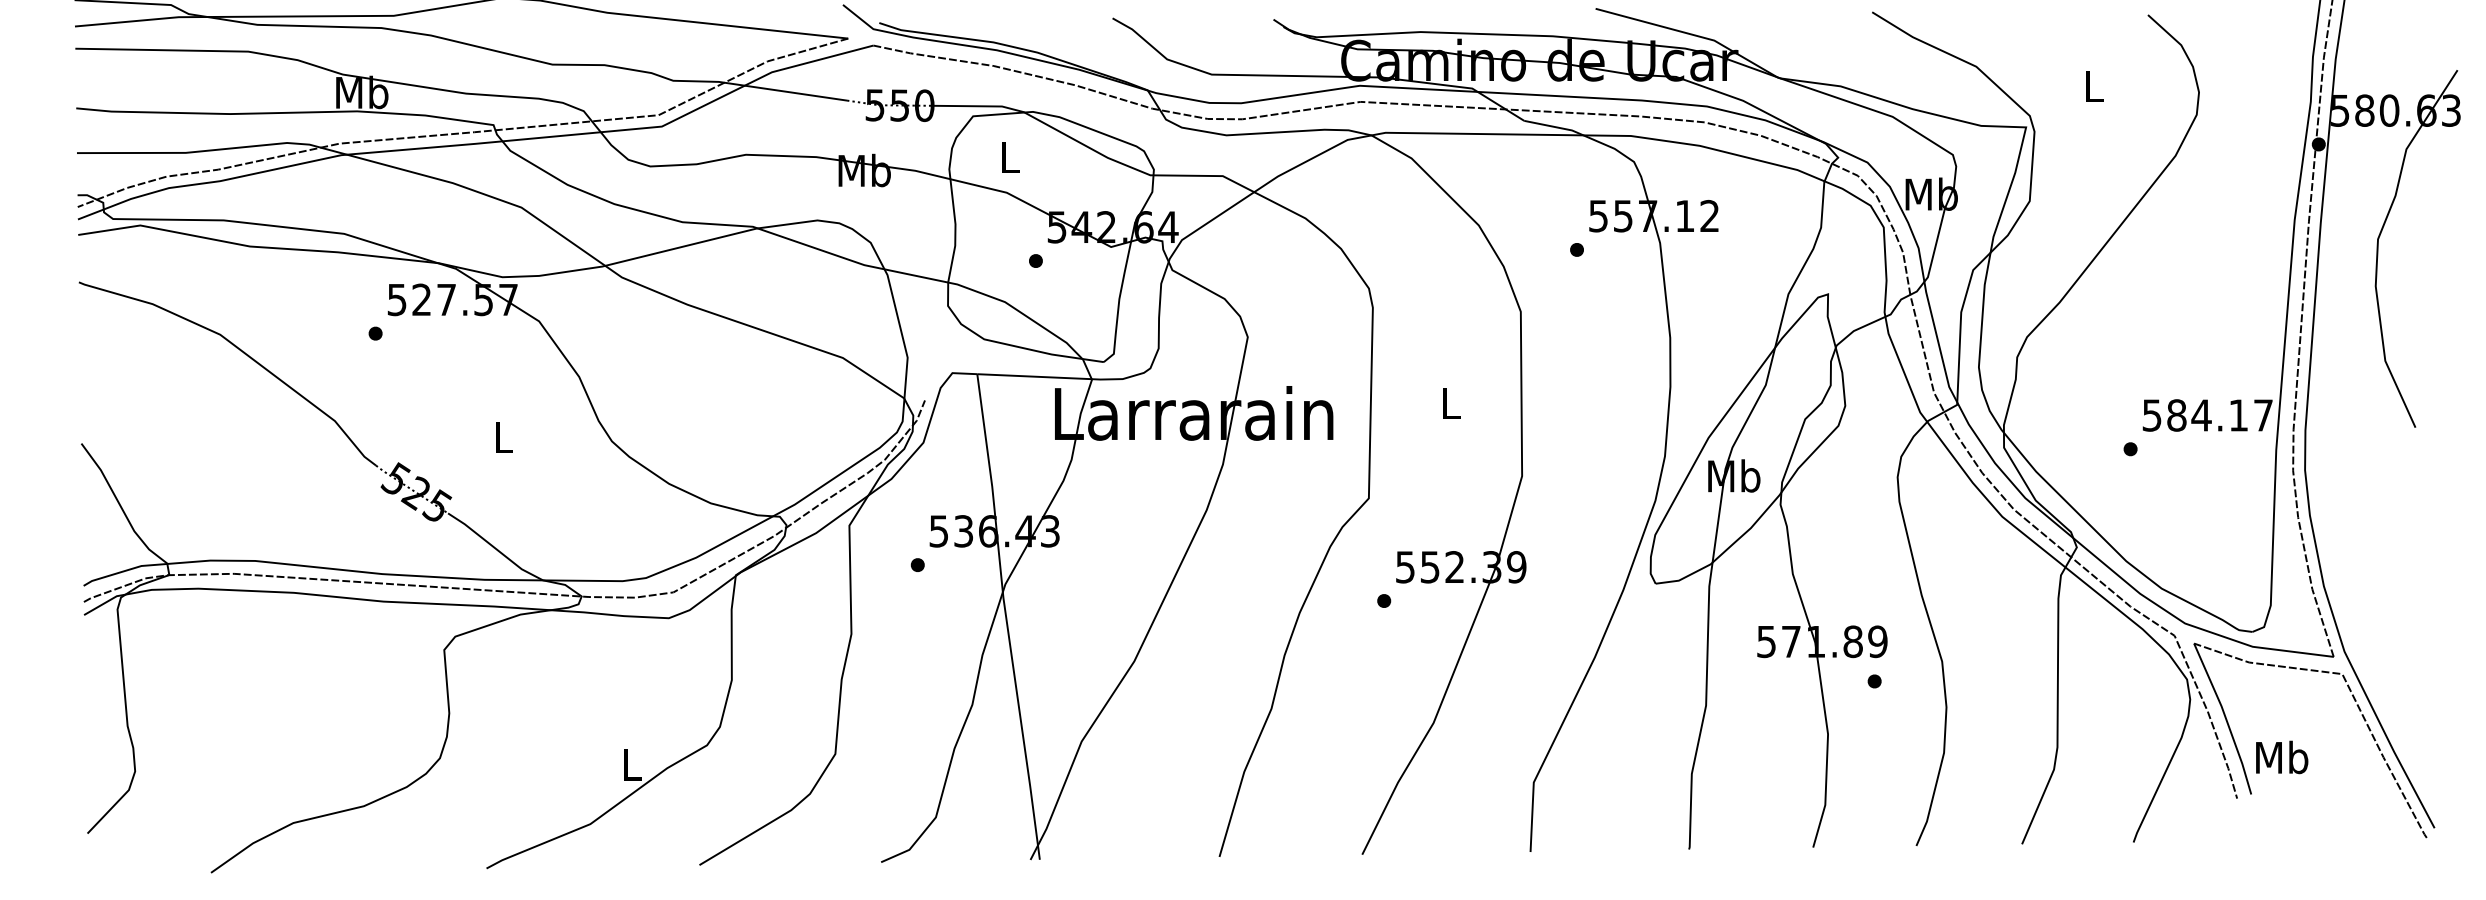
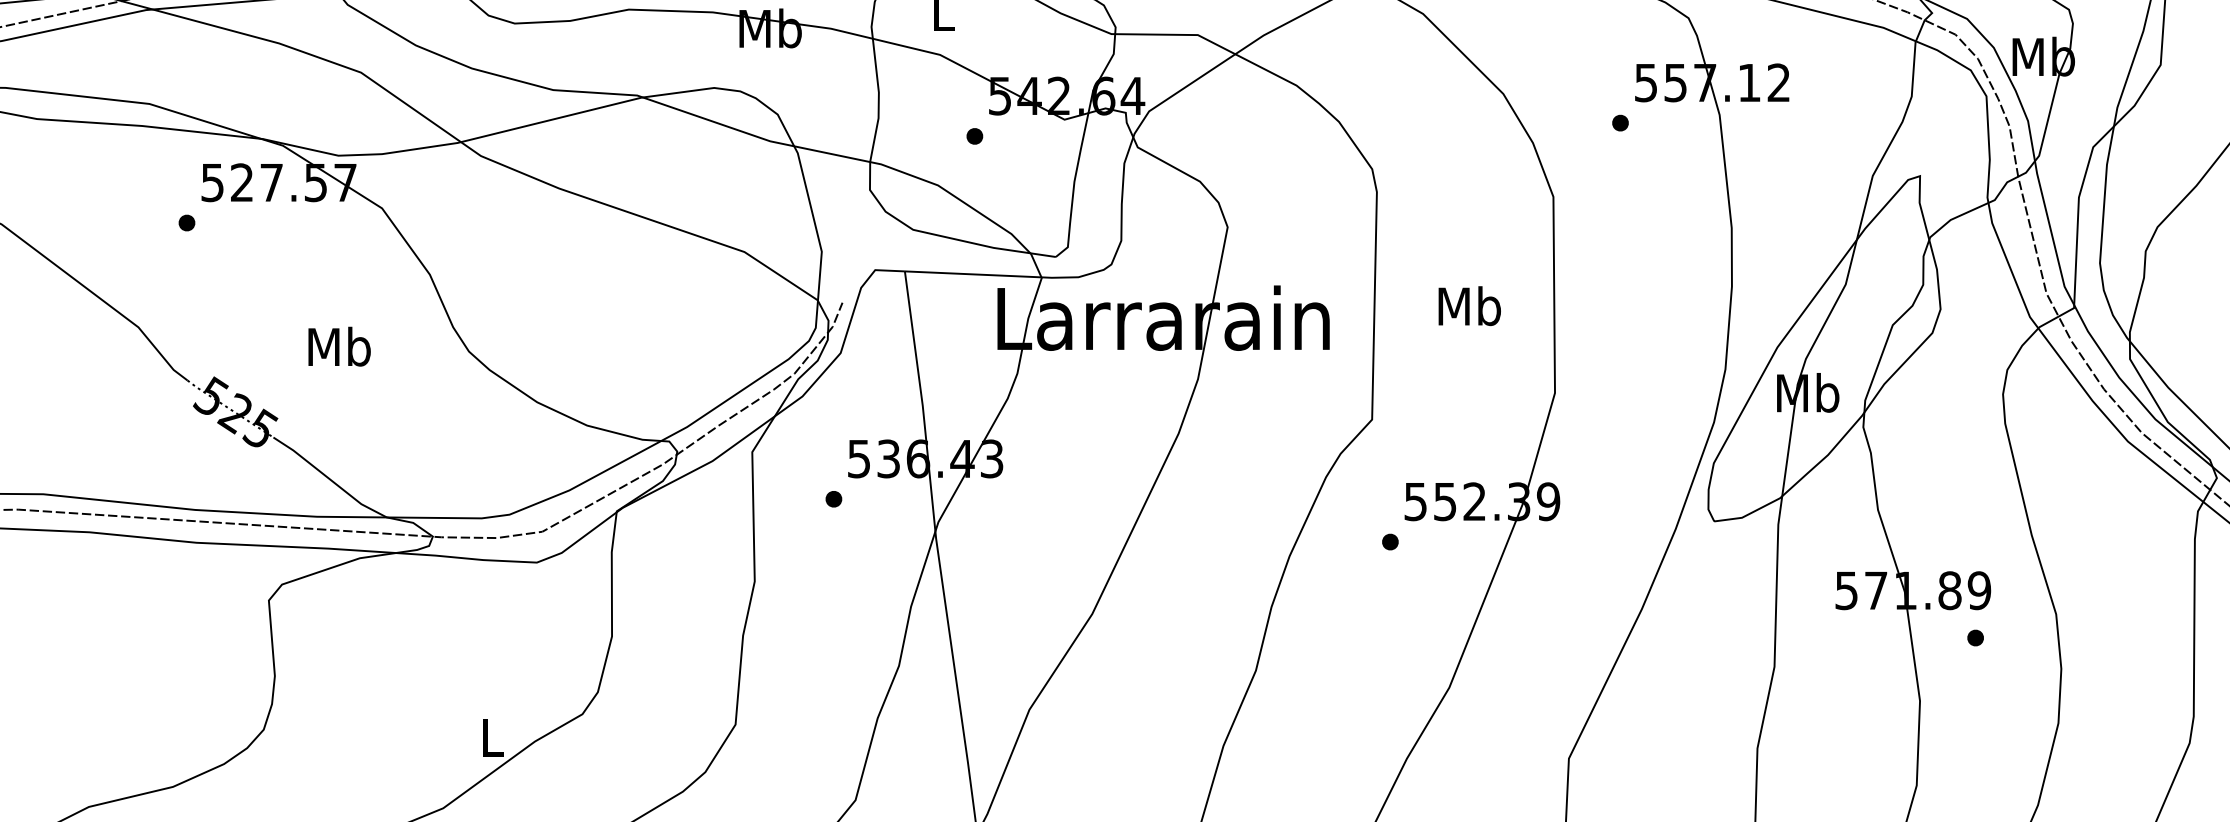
text: (1450, 402) -> (1469, 305), L -> Mb
text: (503, 436) -> (339, 345), L -> Mb

